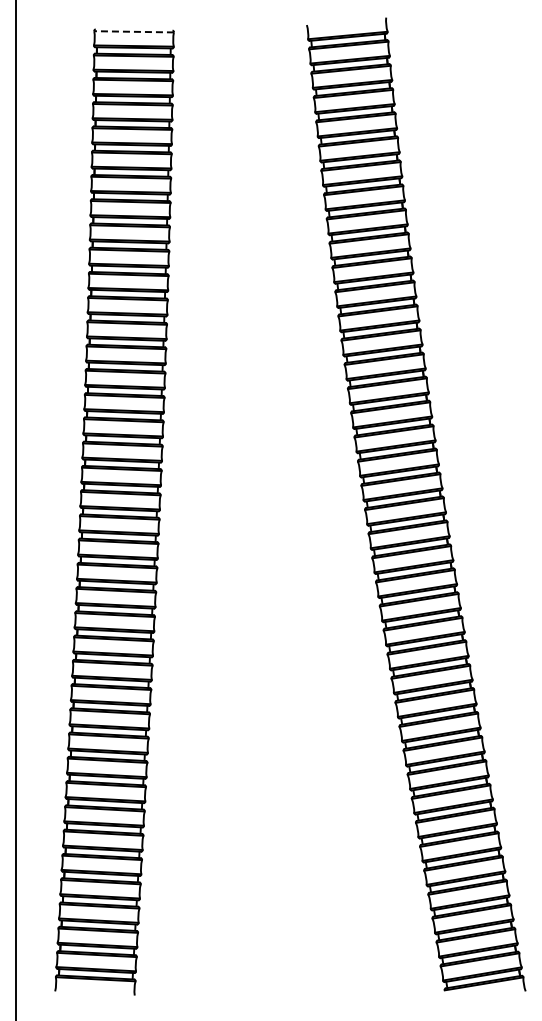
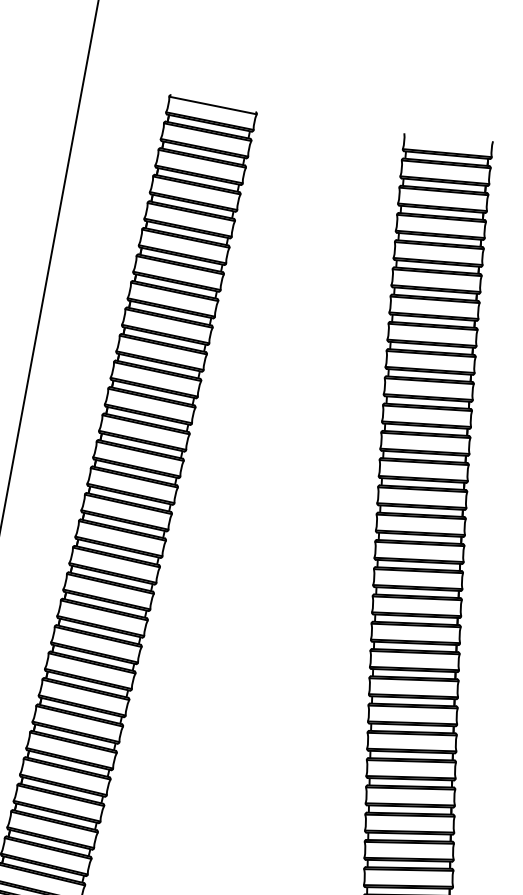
line: (134, 31) -> (213, 105), dashed -> solid

